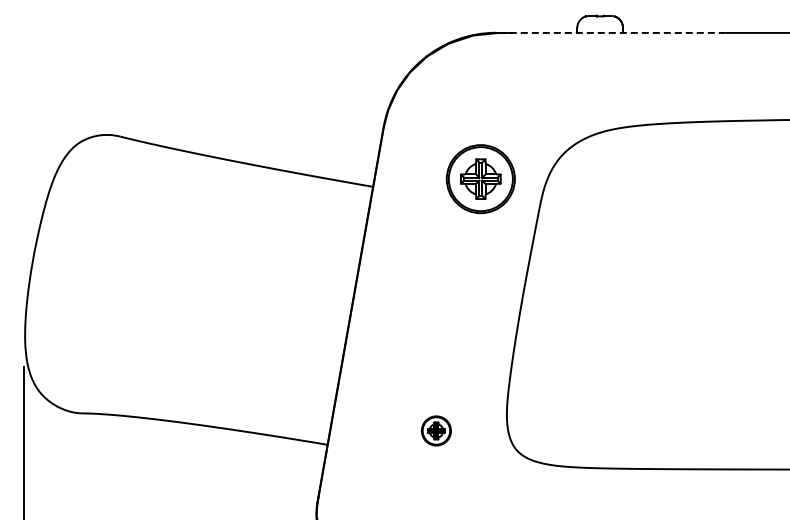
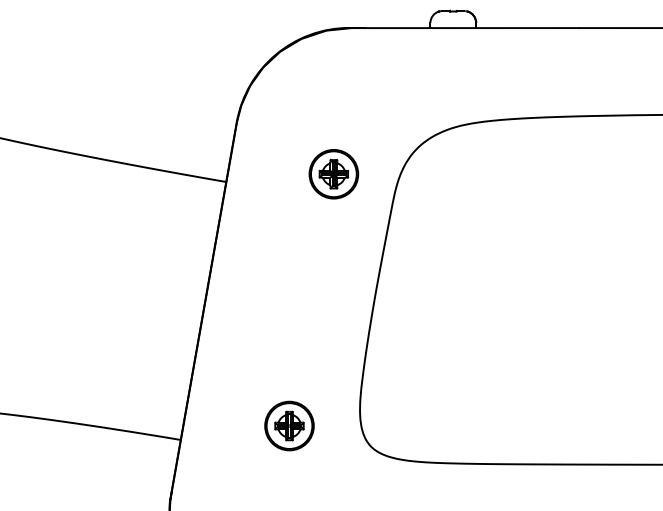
line: (612, 32) -> (465, 27), dashed -> solid
part: (480, 178) -> (333, 173), size x0.71
part: (436, 430) -> (289, 425), size x1.67

